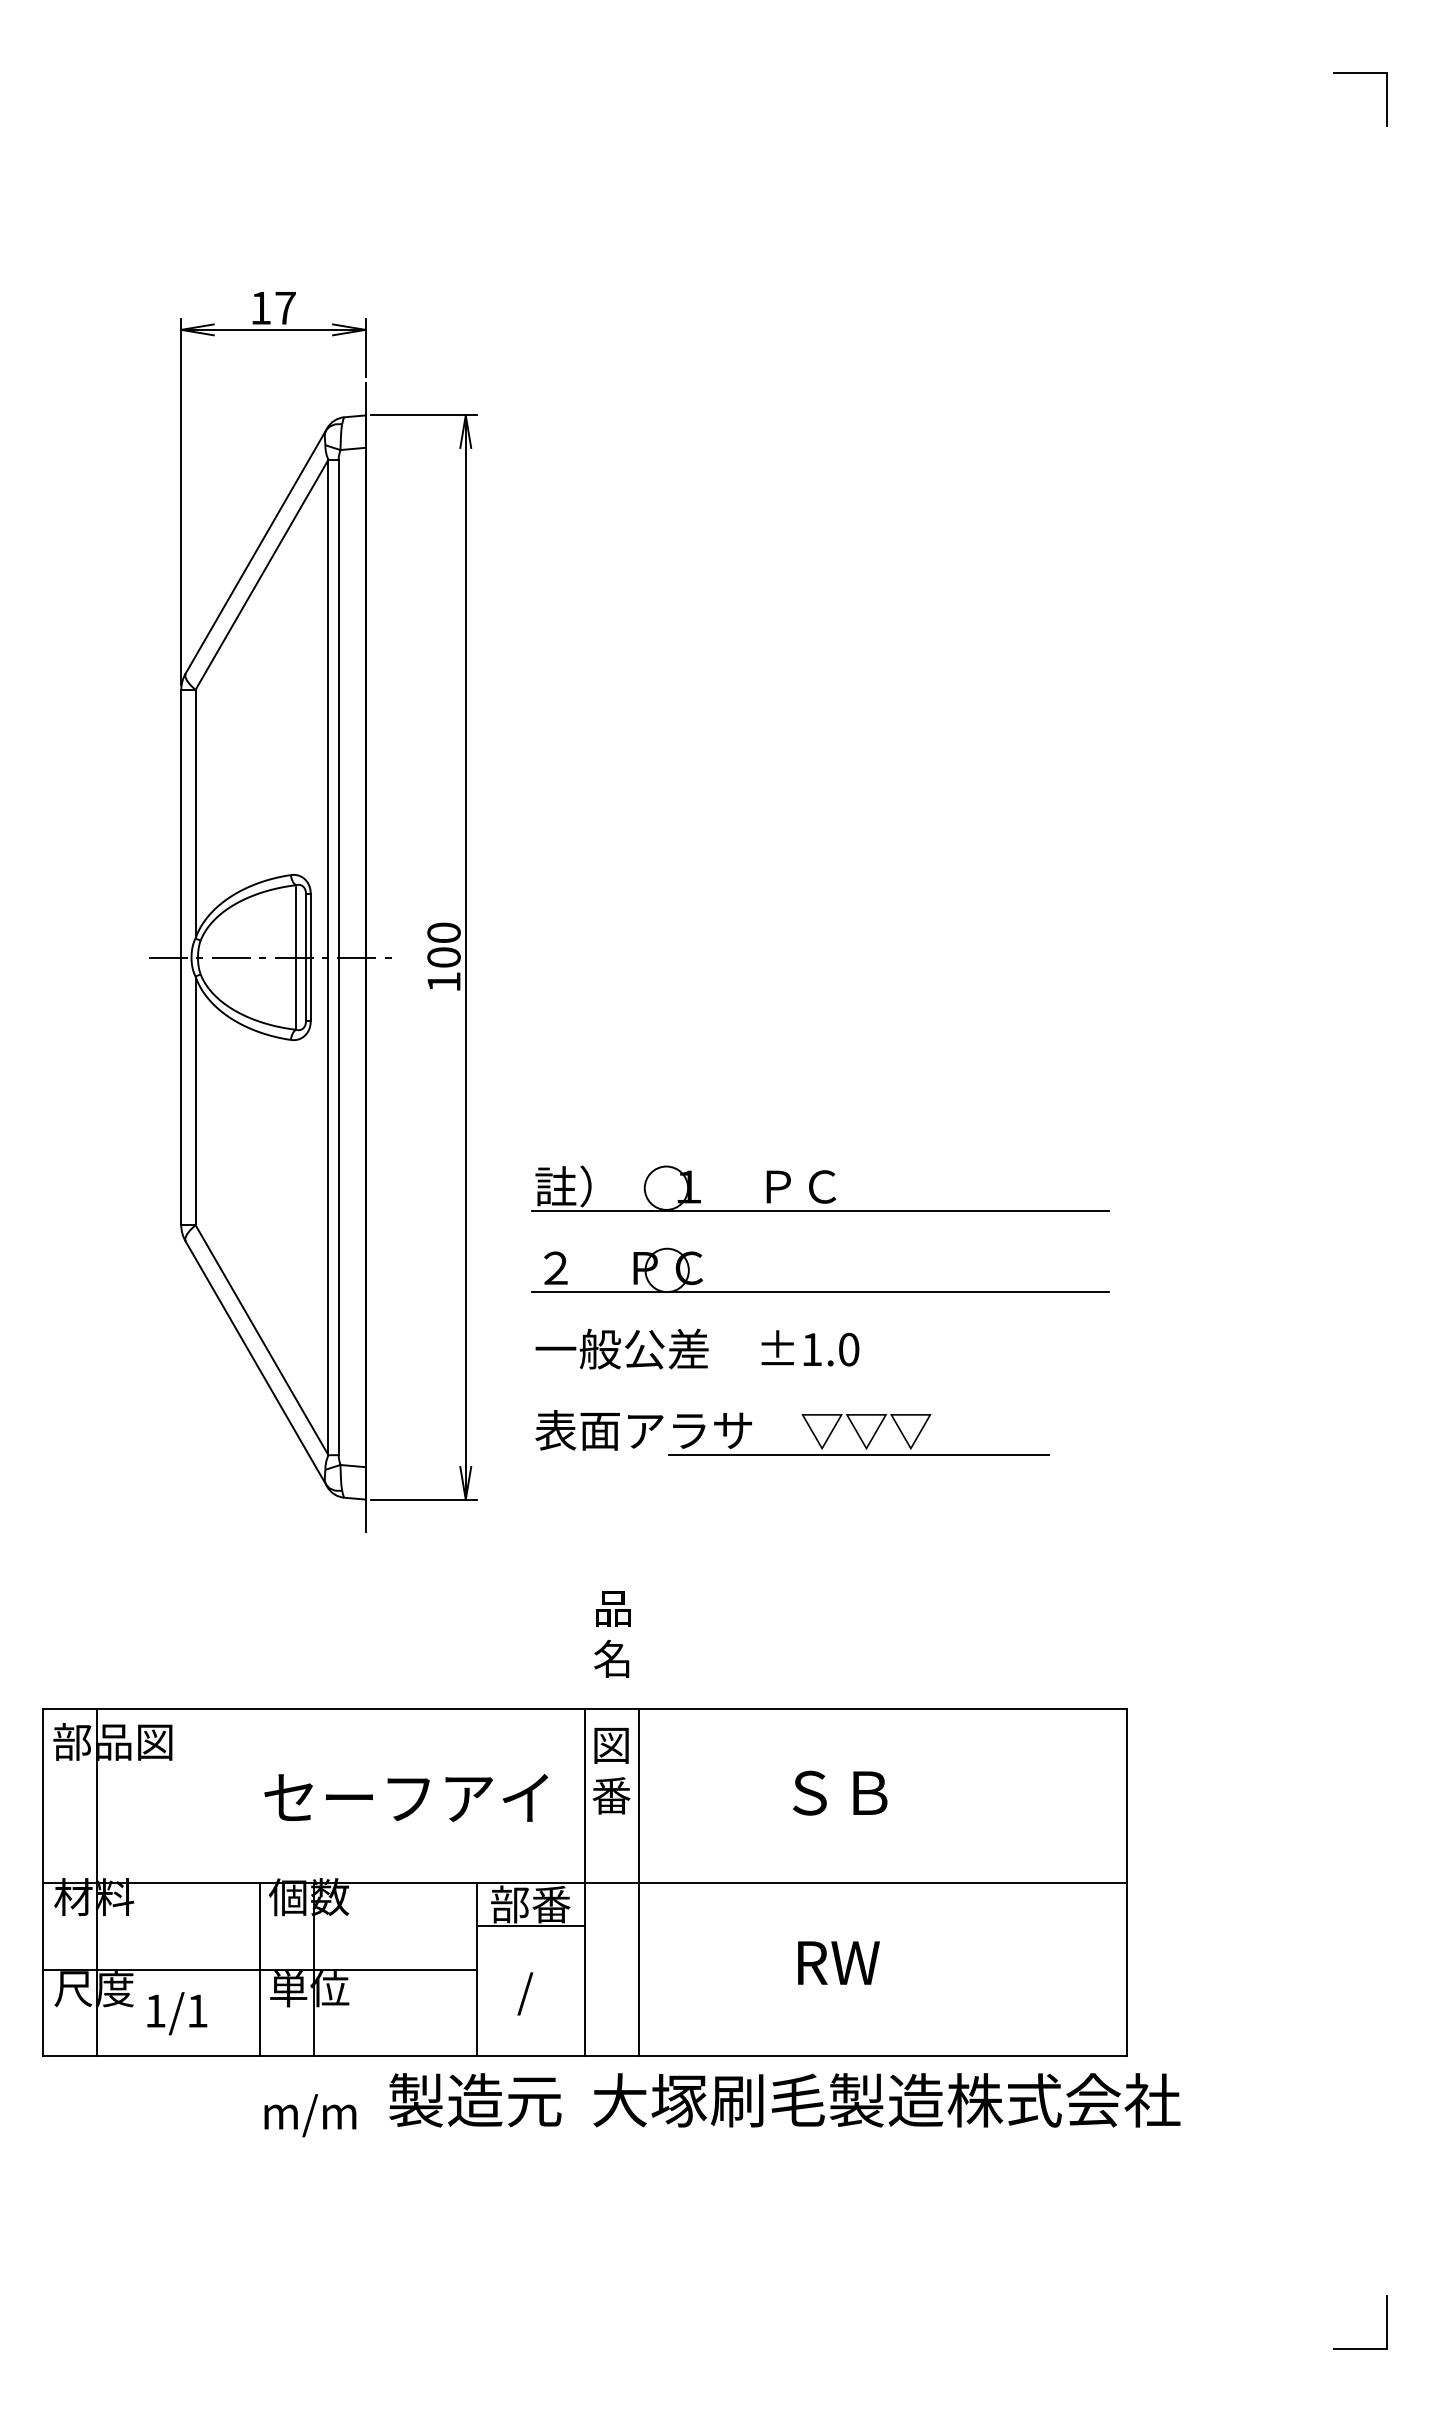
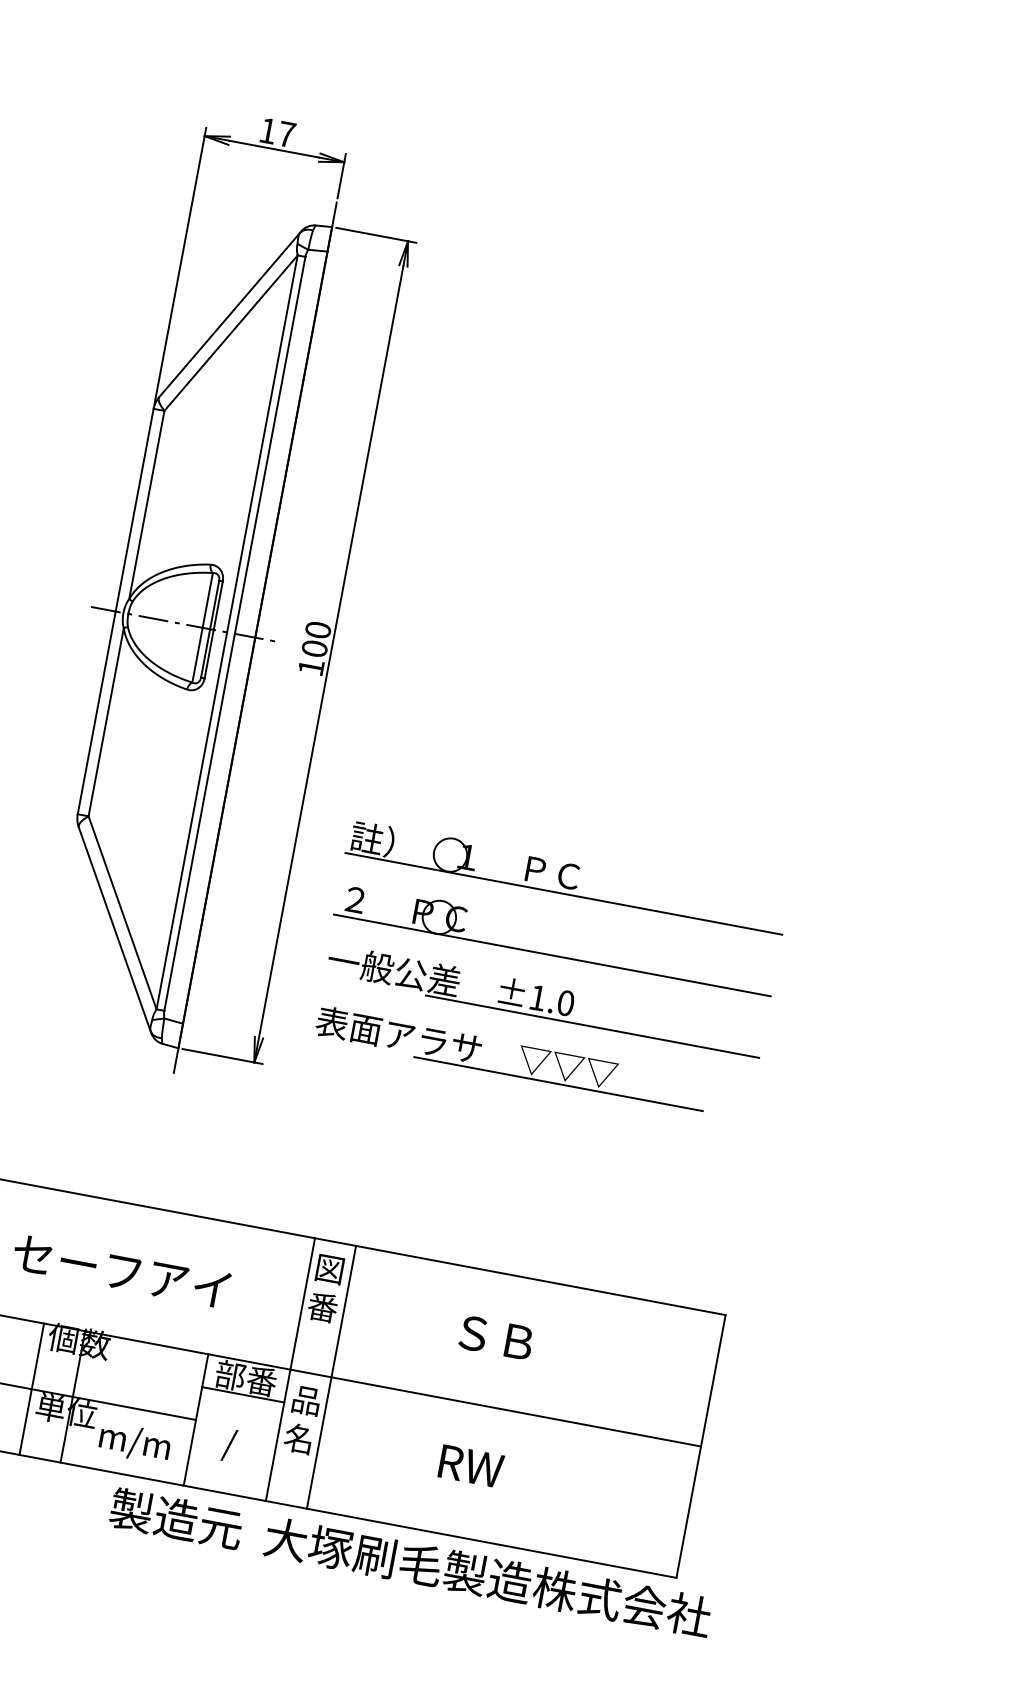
line: (888, 1373) -> (592, 1026), added
text: (612, 1634) -> (302, 1420), moved
text: (406, 1797) -> (121, 1271), moved
text: (310, 2115) -> (135, 1443), moved

